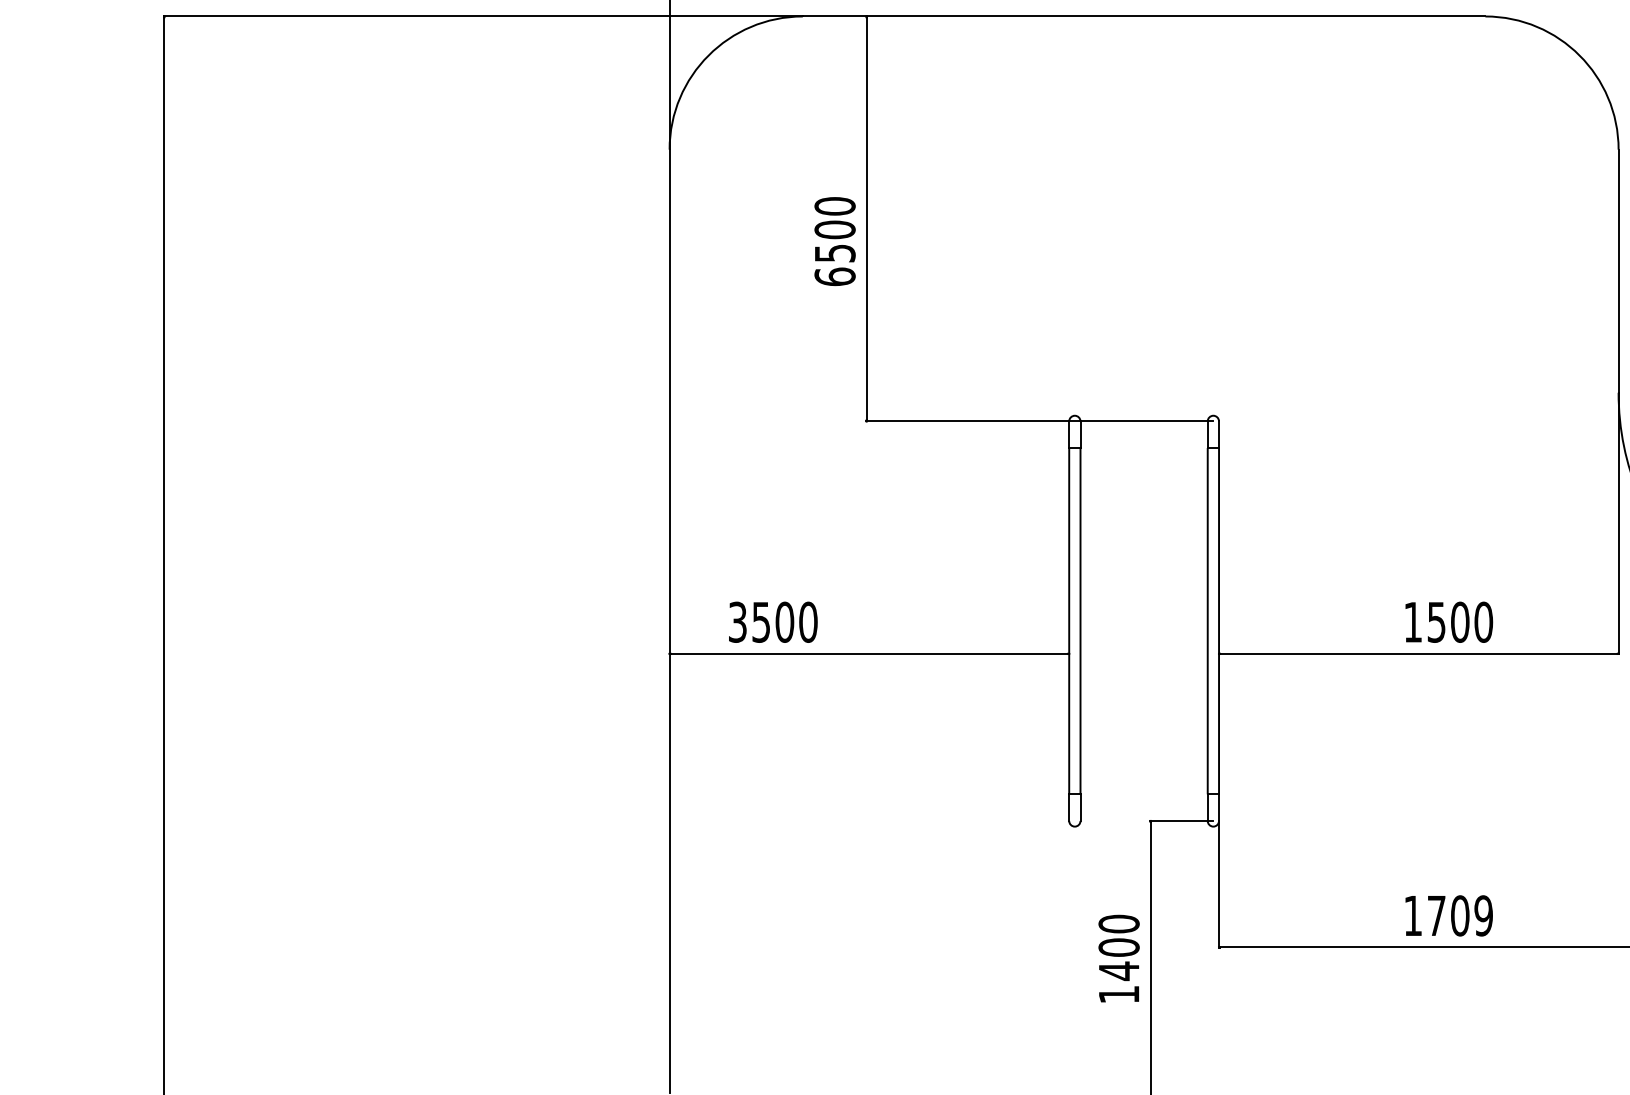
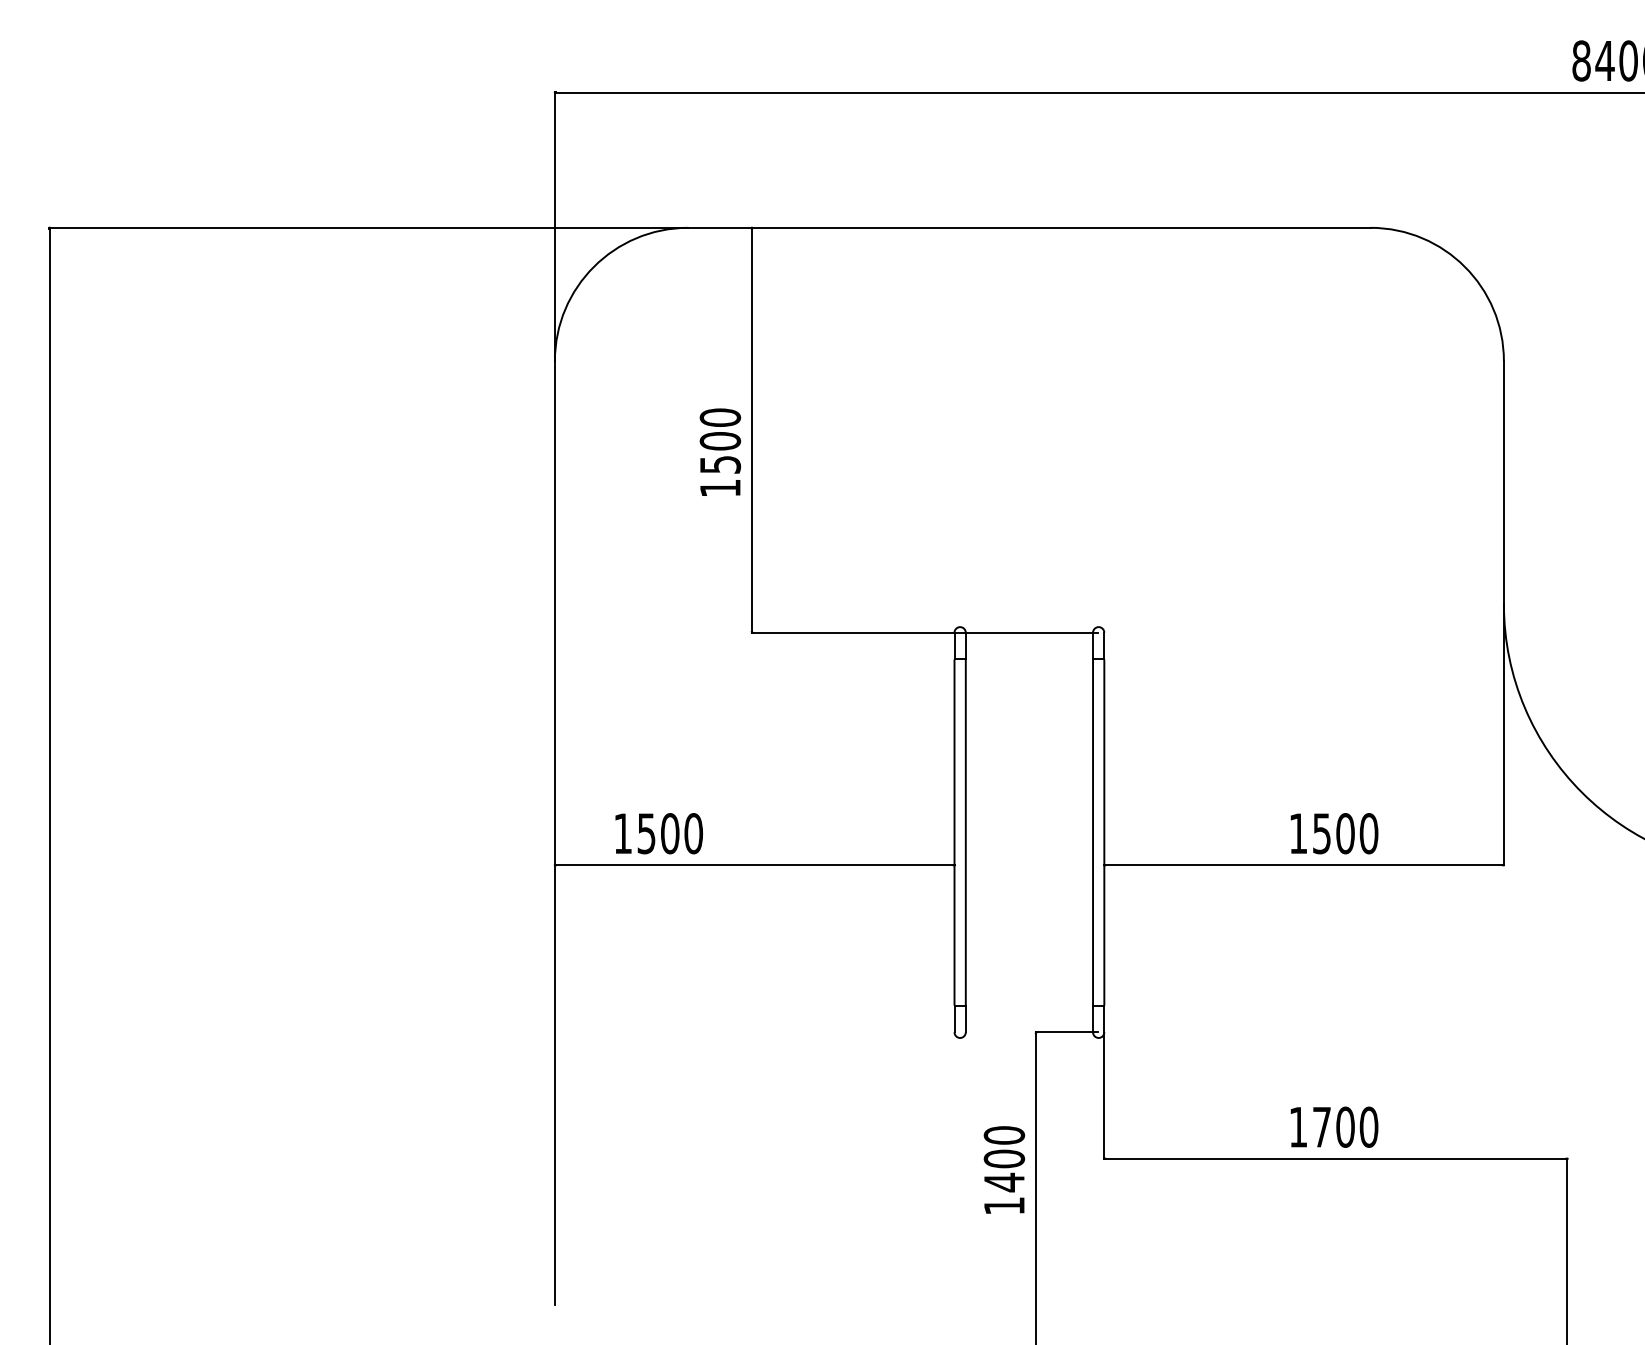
text: (835, 276) -> (720, 487), 6500 -> 1500
text: (737, 622) -> (622, 833), 3500 -> 1500
text: (1483, 915) -> (1368, 1126), 1709 -> 1700

